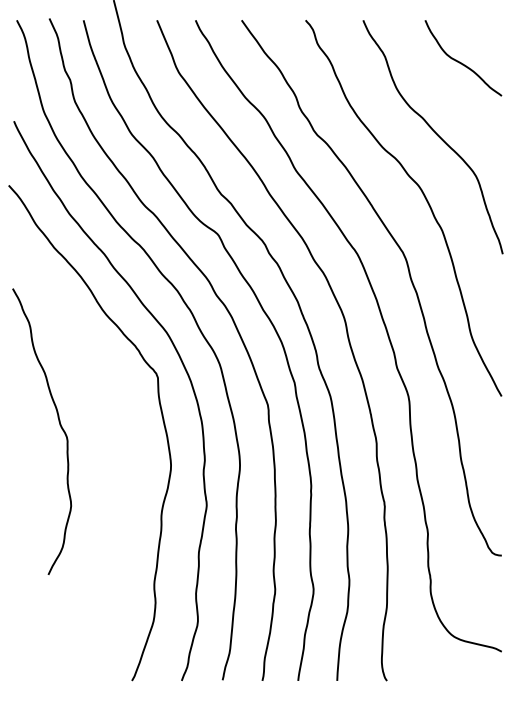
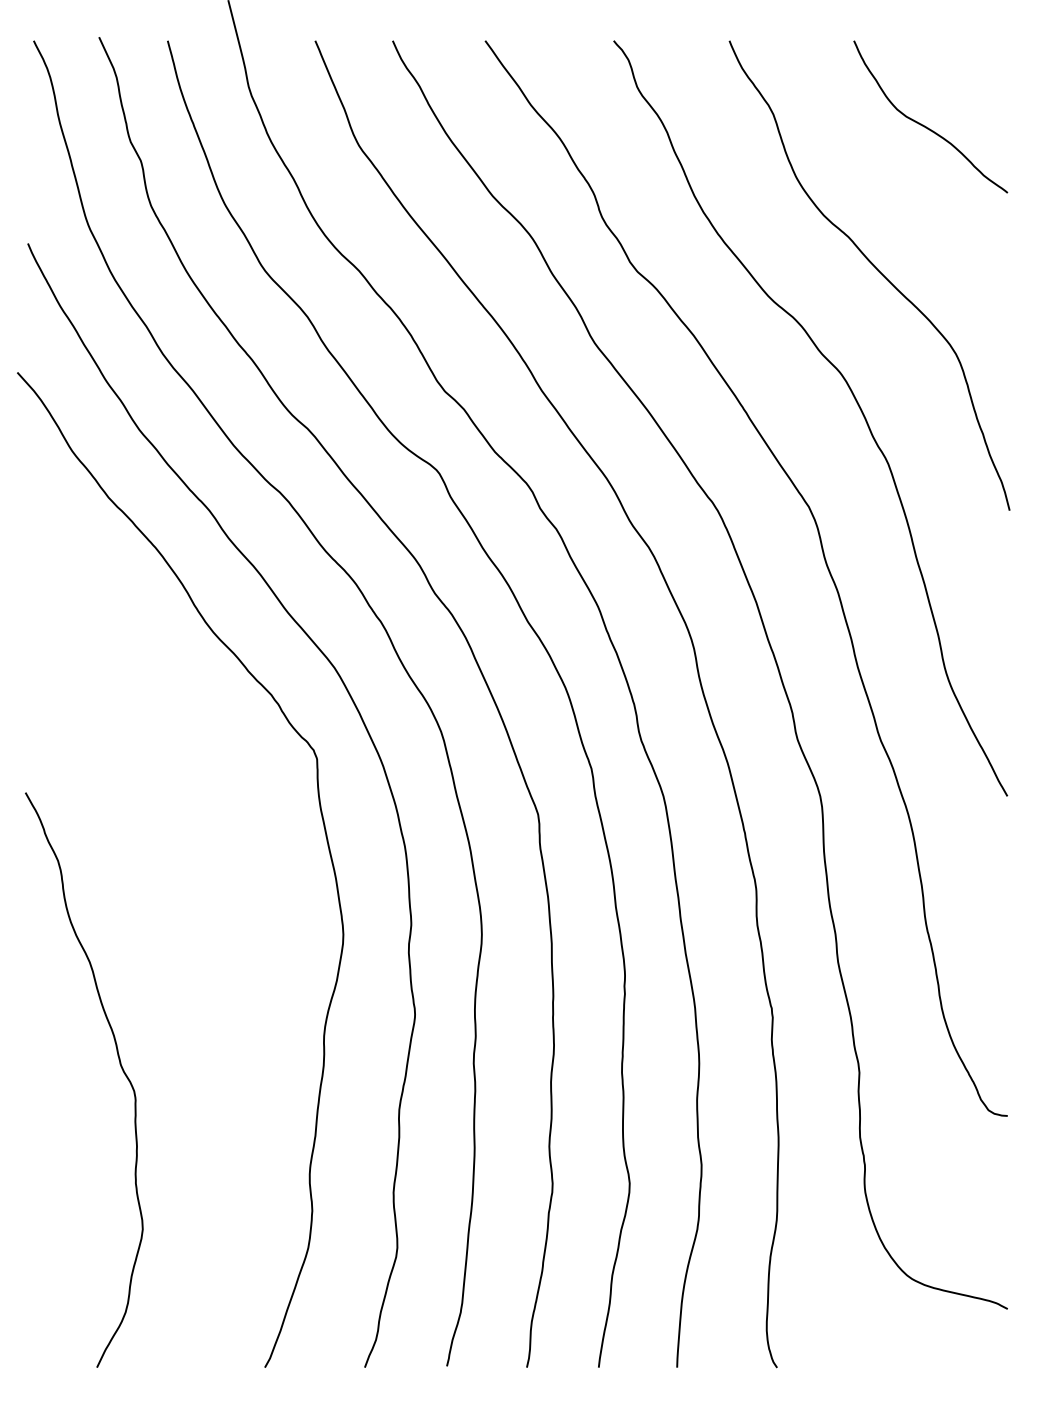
curve: (59, 425) -> (119, 1067), moved

